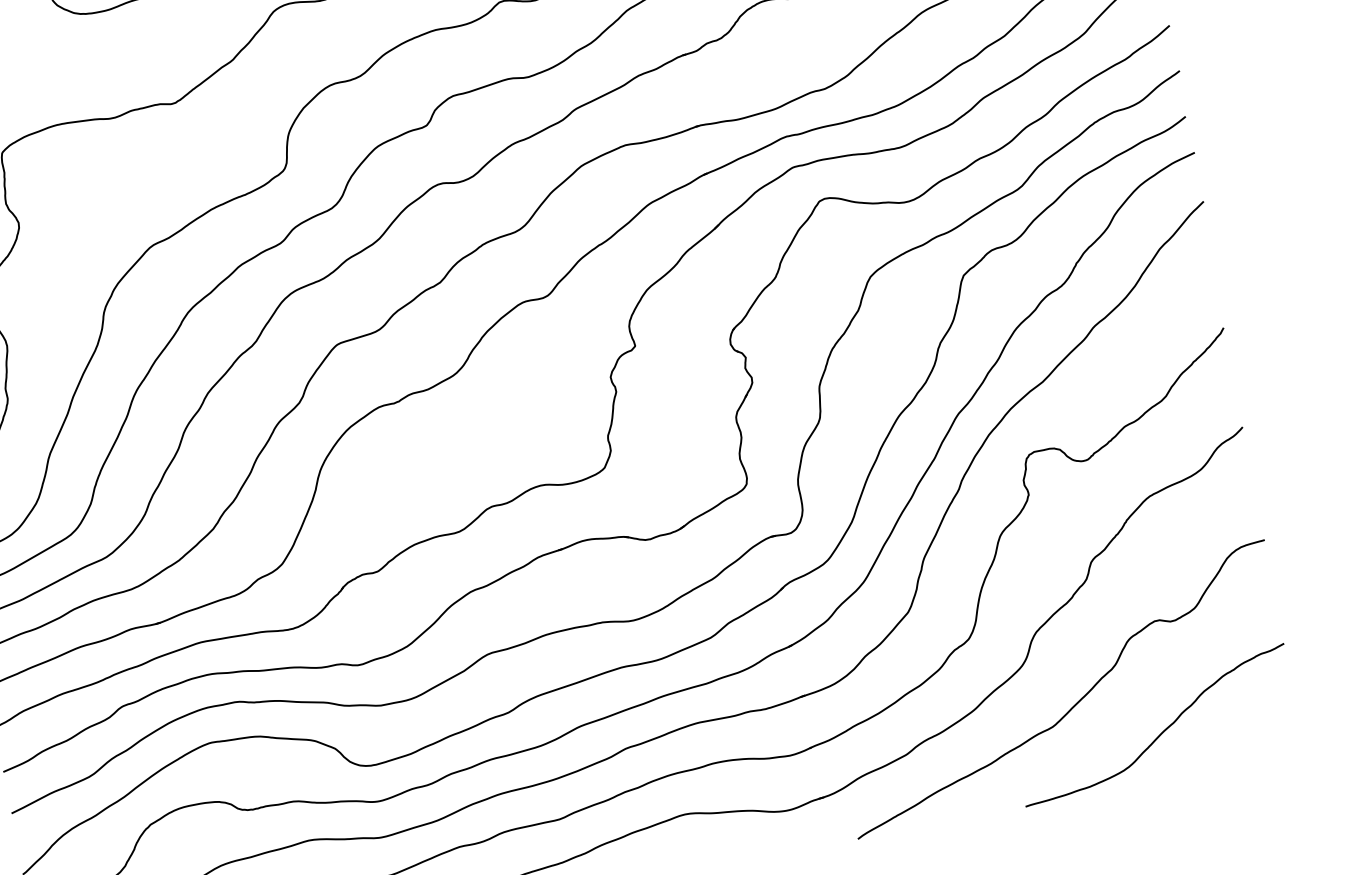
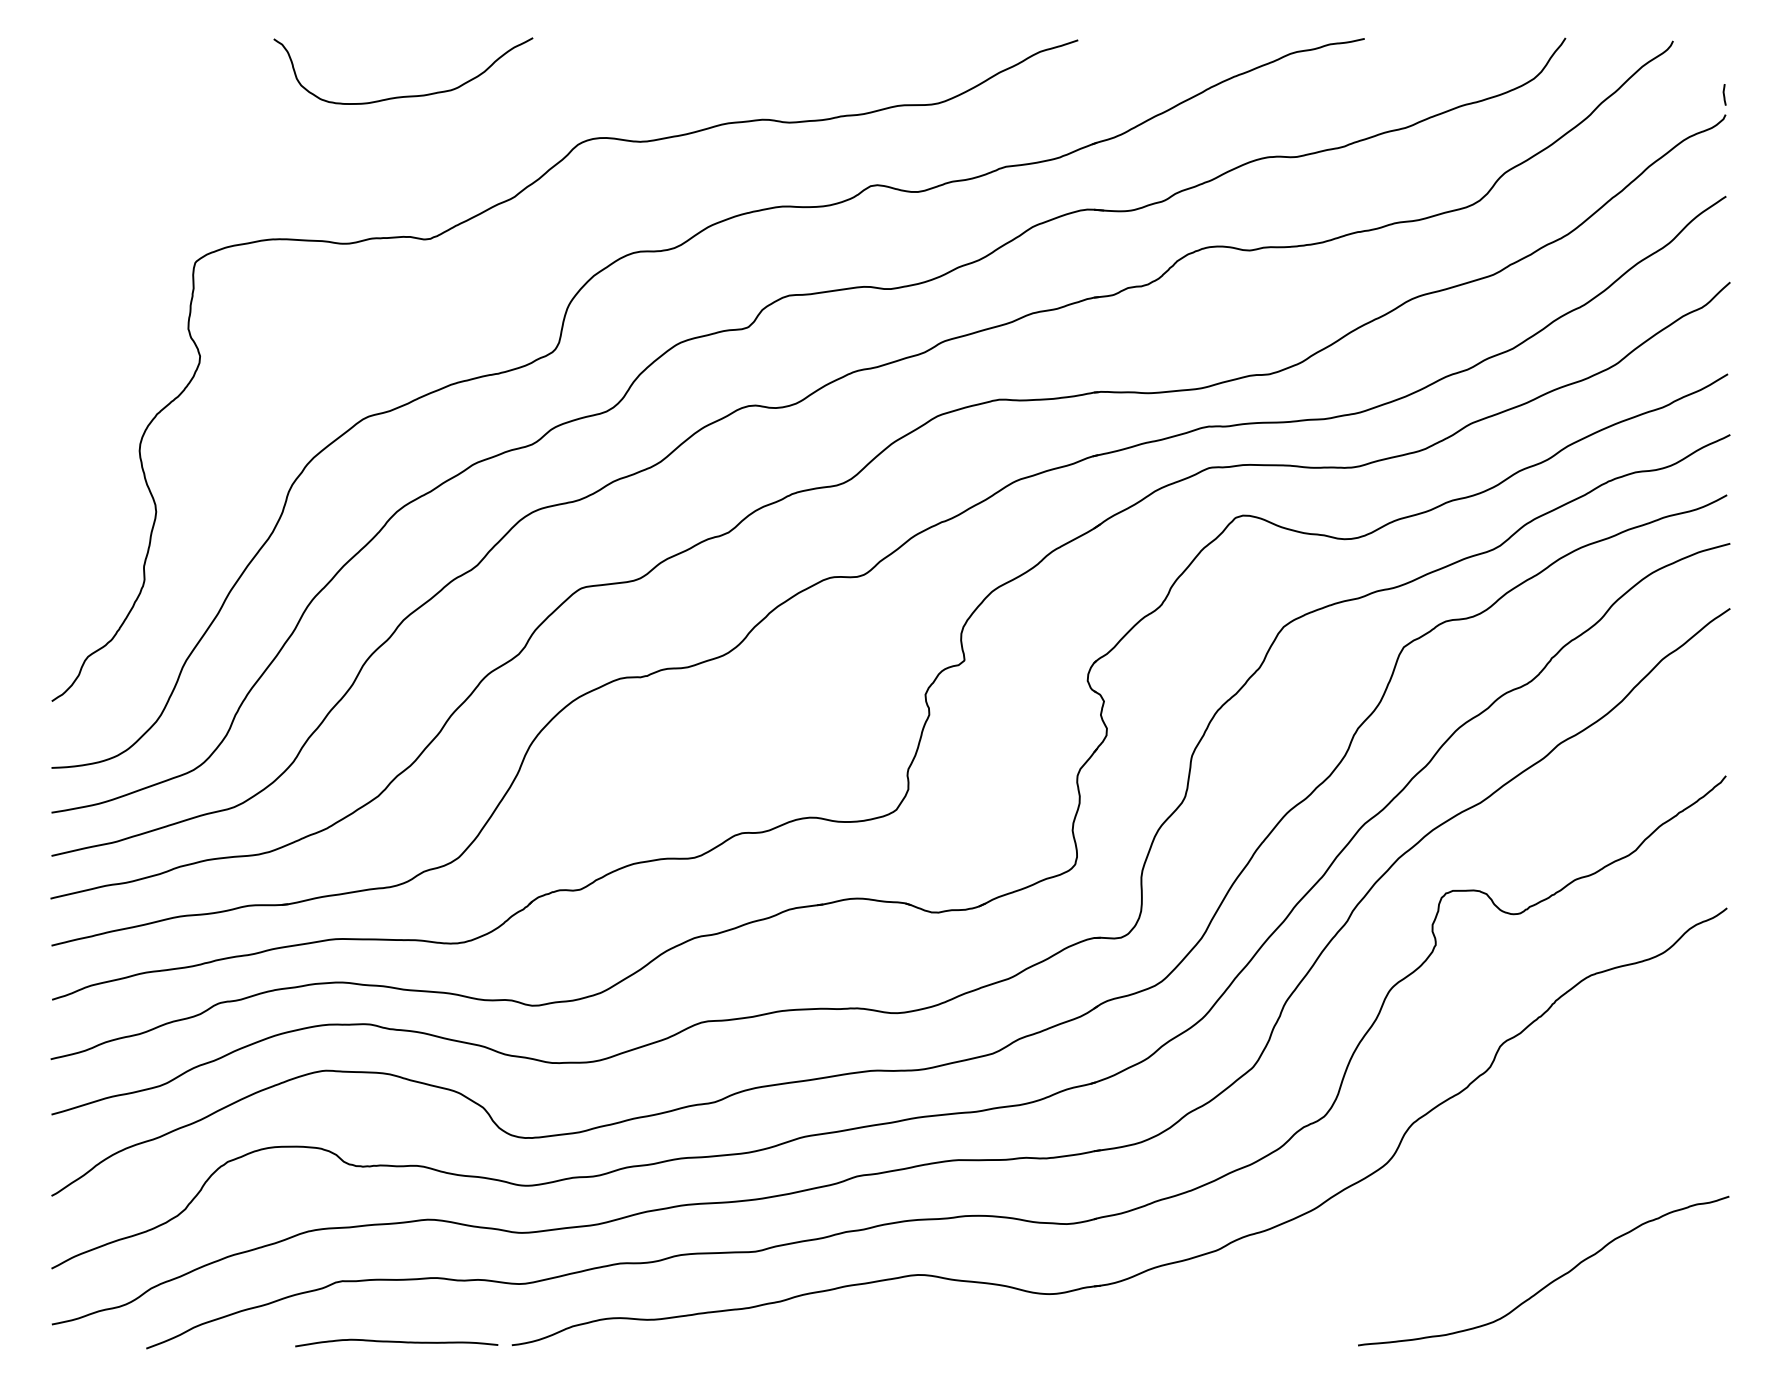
curve: (1074, 704) -> (1445, 1225), removed

